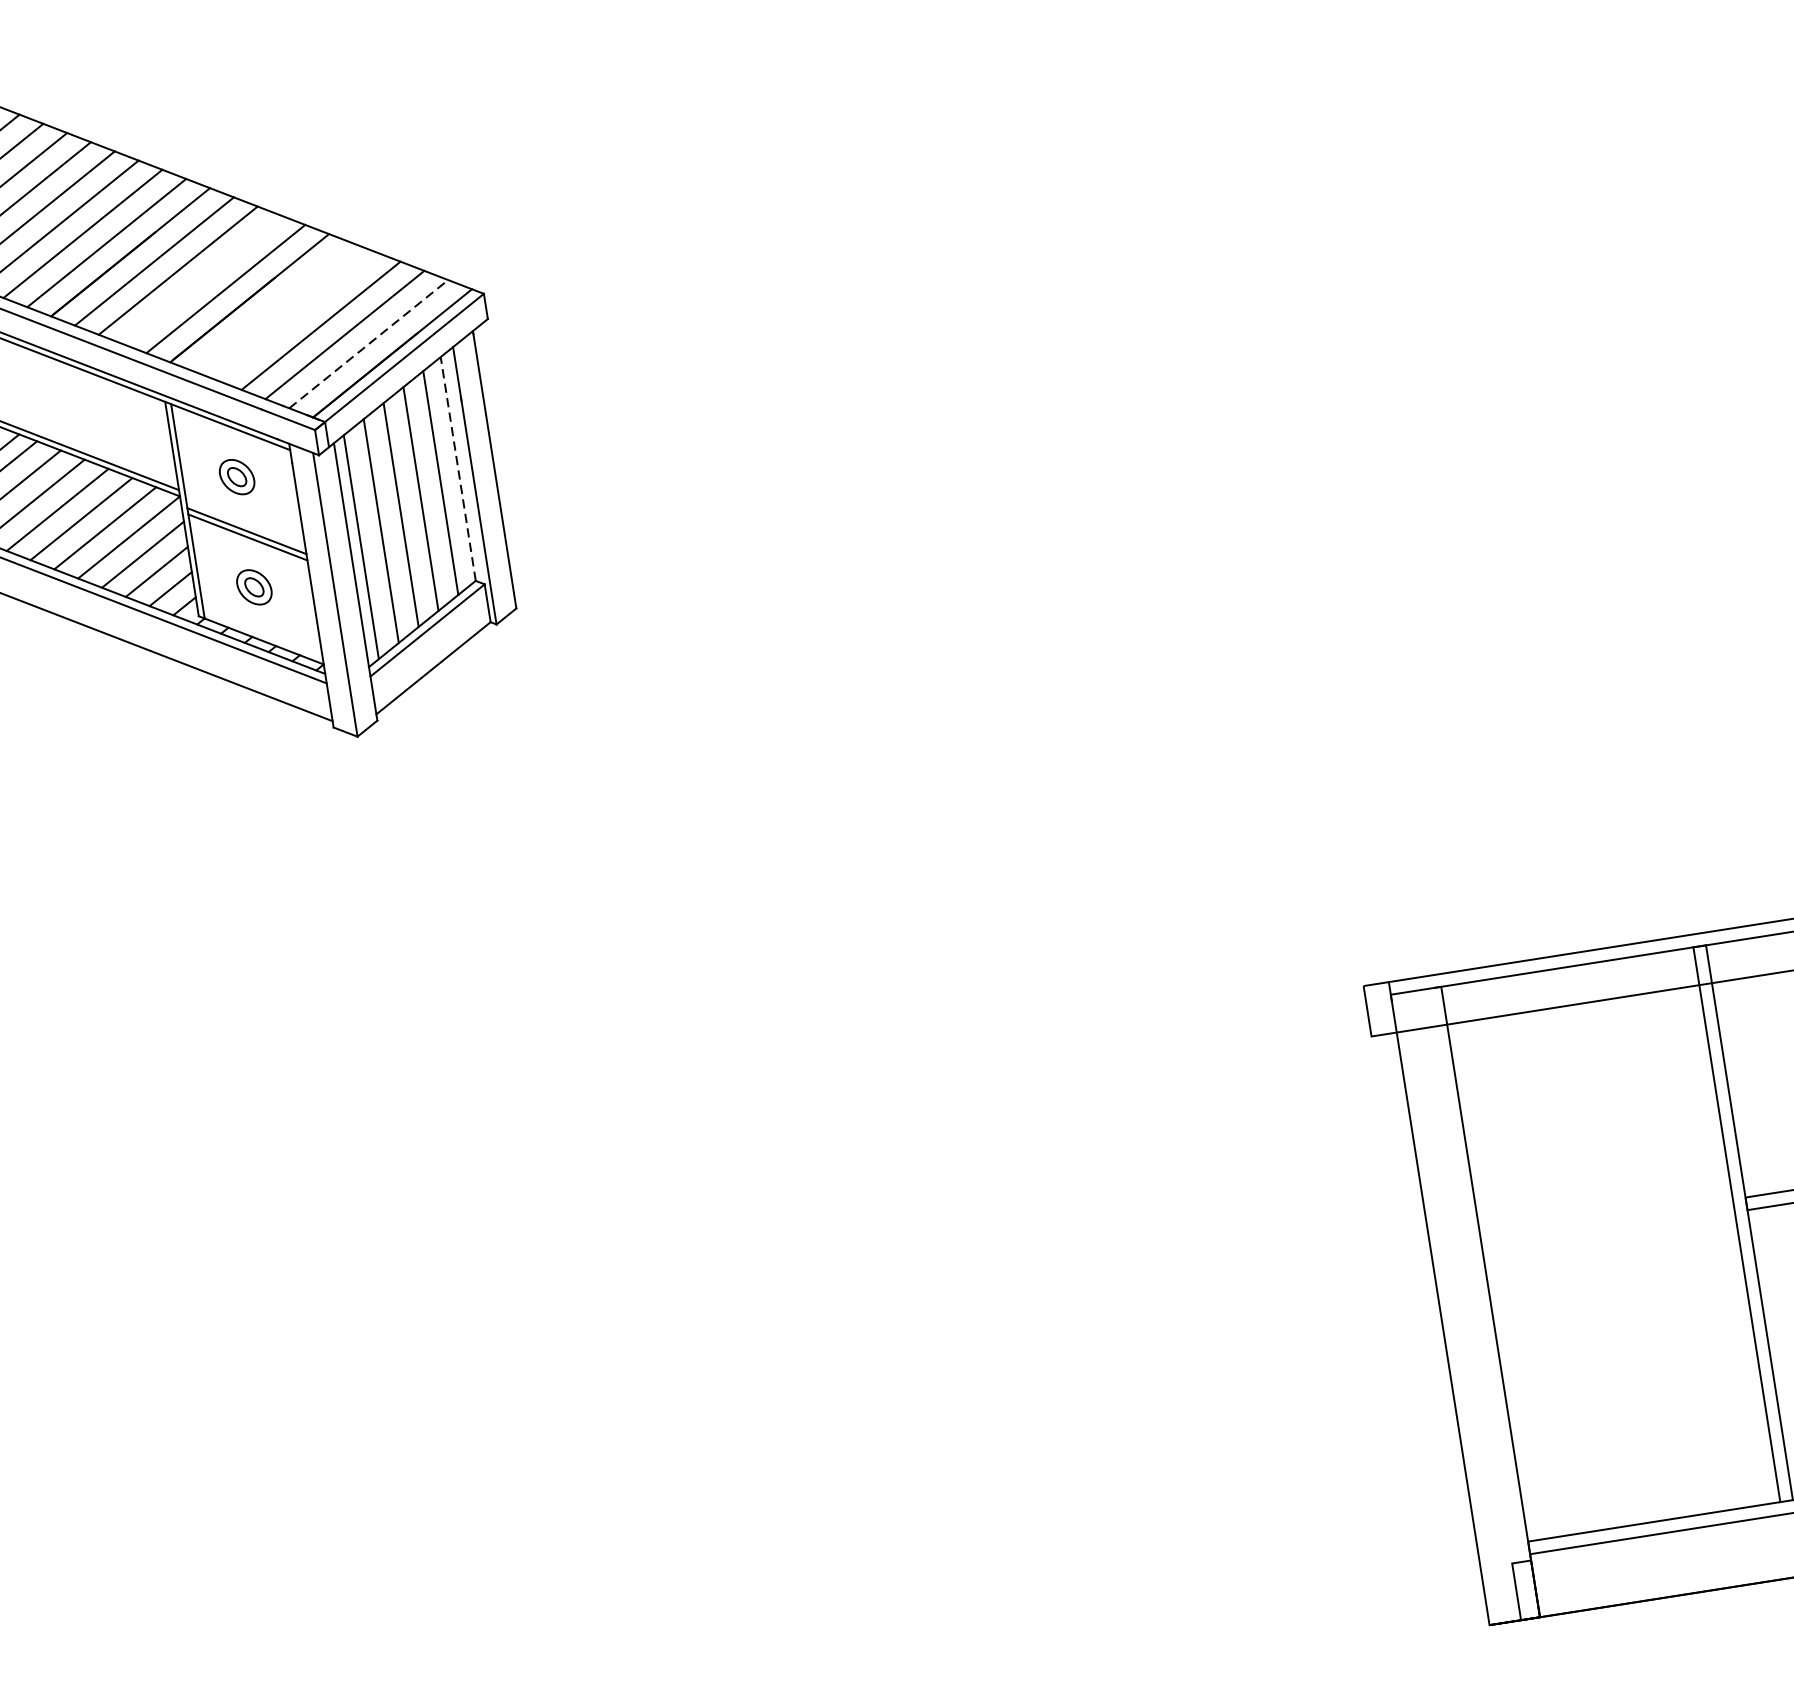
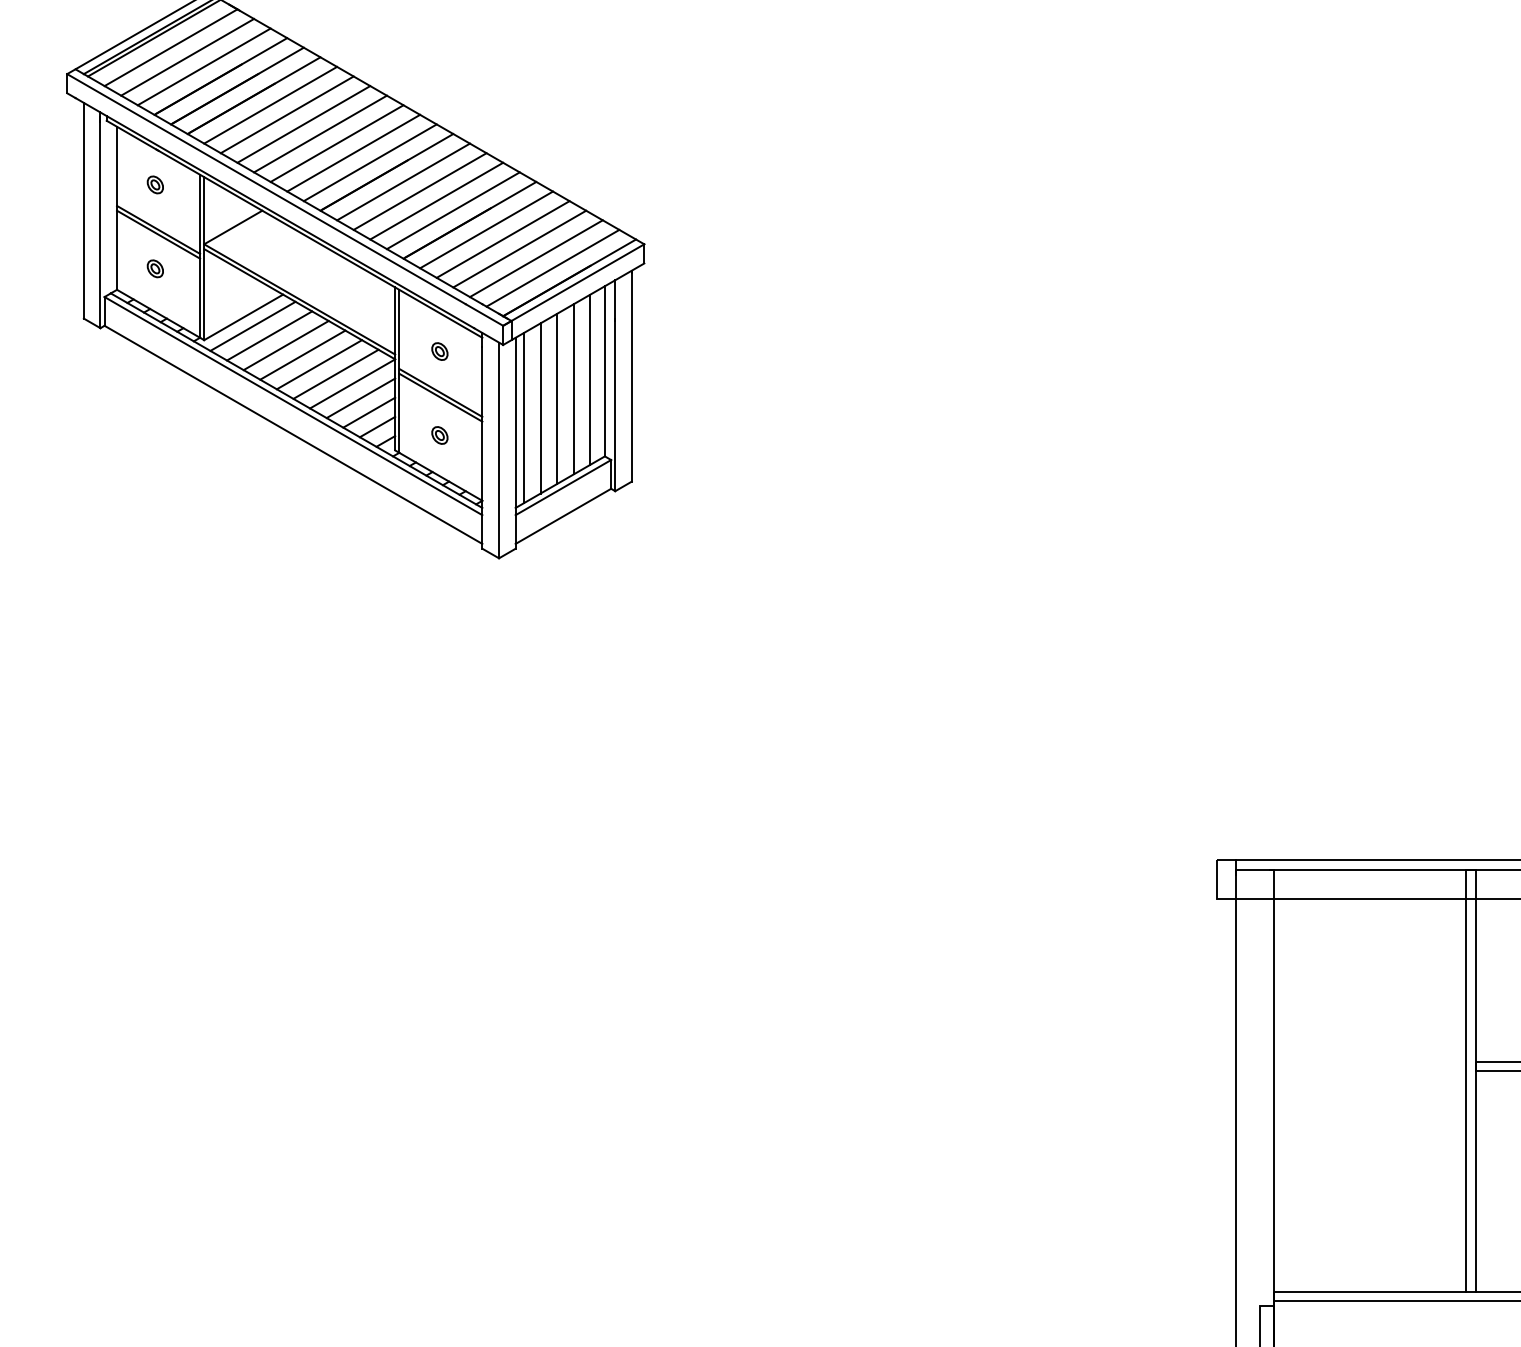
line: (201, 279) -> (436, 200), added
line: (273, 306) -> (486, 229), added
line: (296, 316) -> (502, 239), added
line: (369, 344) -> (553, 268), dashed -> solid
line: (457, 467) -> (604, 370), dashed -> solid
part: (236, 476) -> (439, 351), size x0.62
part: (253, 587) -> (439, 435), size x0.62

